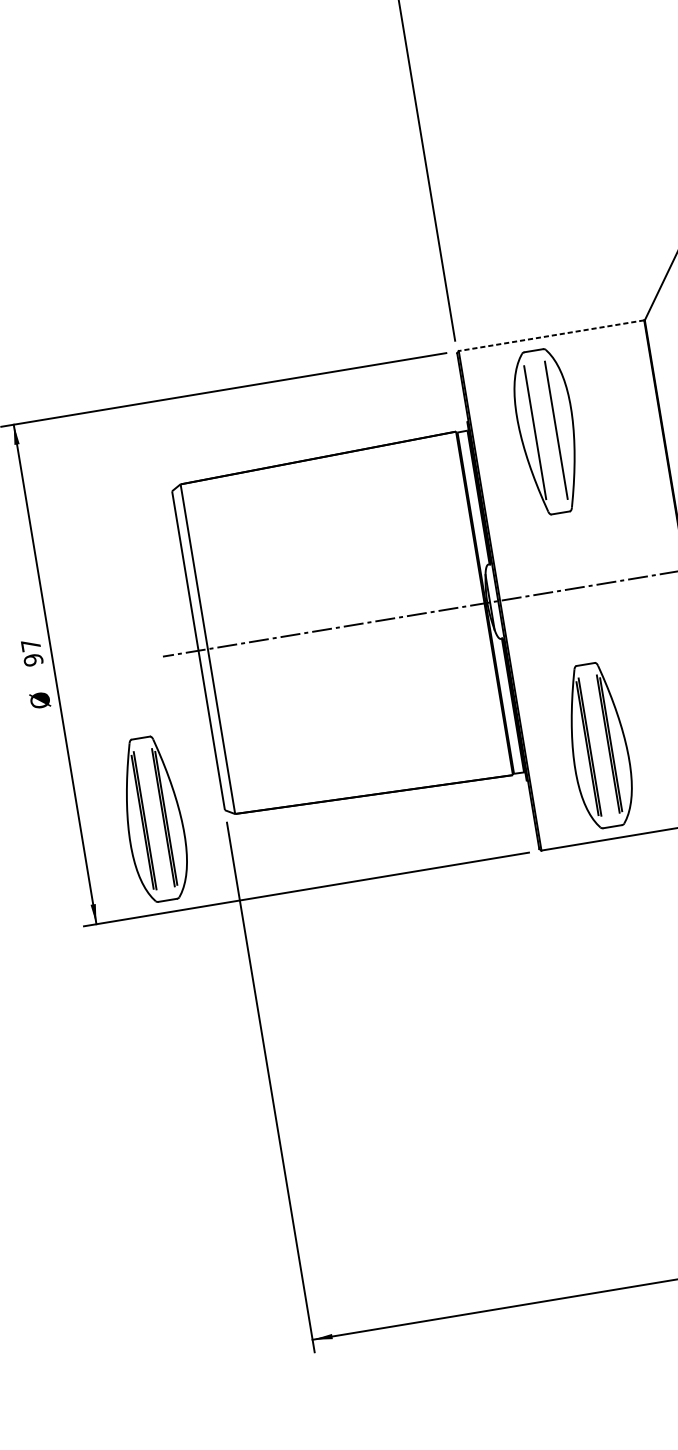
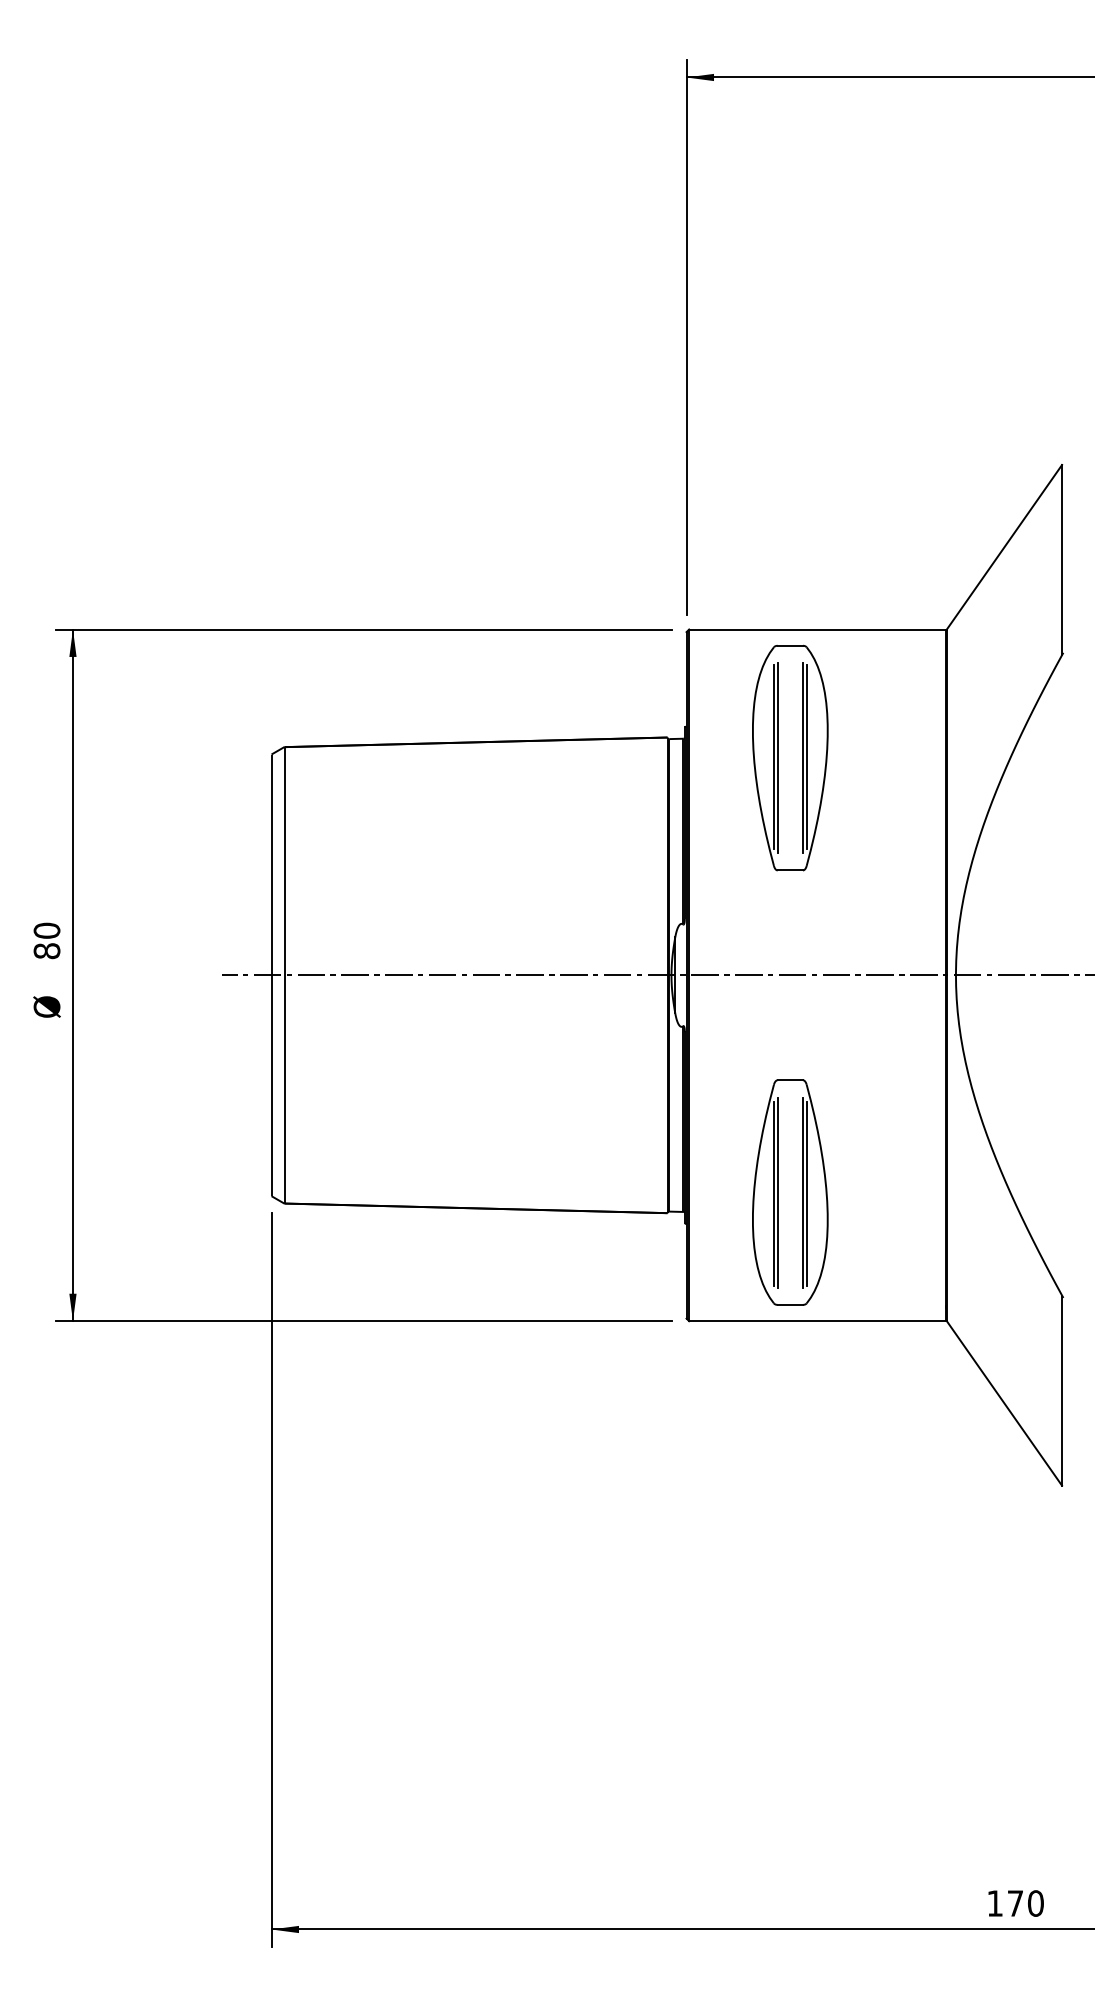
line: (551, 335) -> (817, 629), dashed -> solid
line: (558, 428) -> (806, 756), added
line: (537, 433) -> (777, 758), added
text: (31, 652) -> (46, 940), 97 -> 80
part: (154, 819) -> (174, 1192), removed

